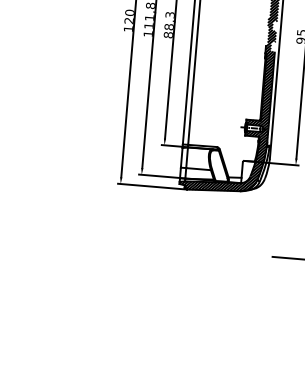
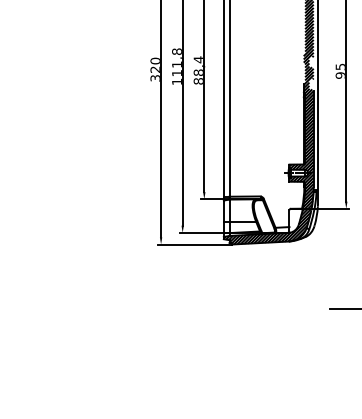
text: (169, 14) -> (197, 59), 88,3 -> 88,4
text: (127, 29) -> (154, 78), 120 -> 320

